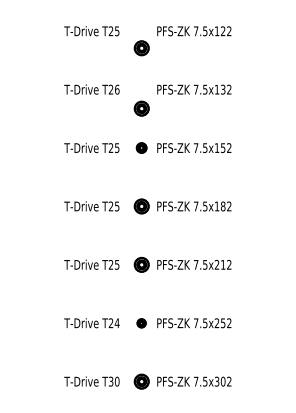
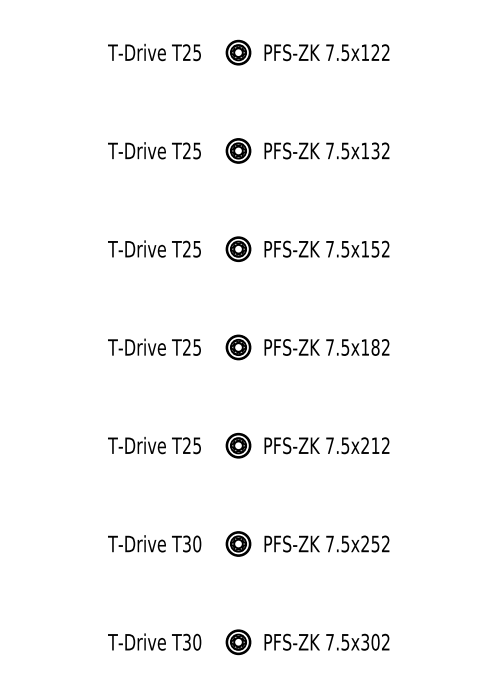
part: (141, 48) -> (238, 53), moved
text: (116, 89) -> (195, 150), T26 -> T25
part: (141, 108) -> (238, 150), moved
part: (141, 147) -> (238, 248), size x1.43
text: (113, 323) -> (190, 544), T24 -> T30
part: (141, 323) -> (238, 544), size x1.67

